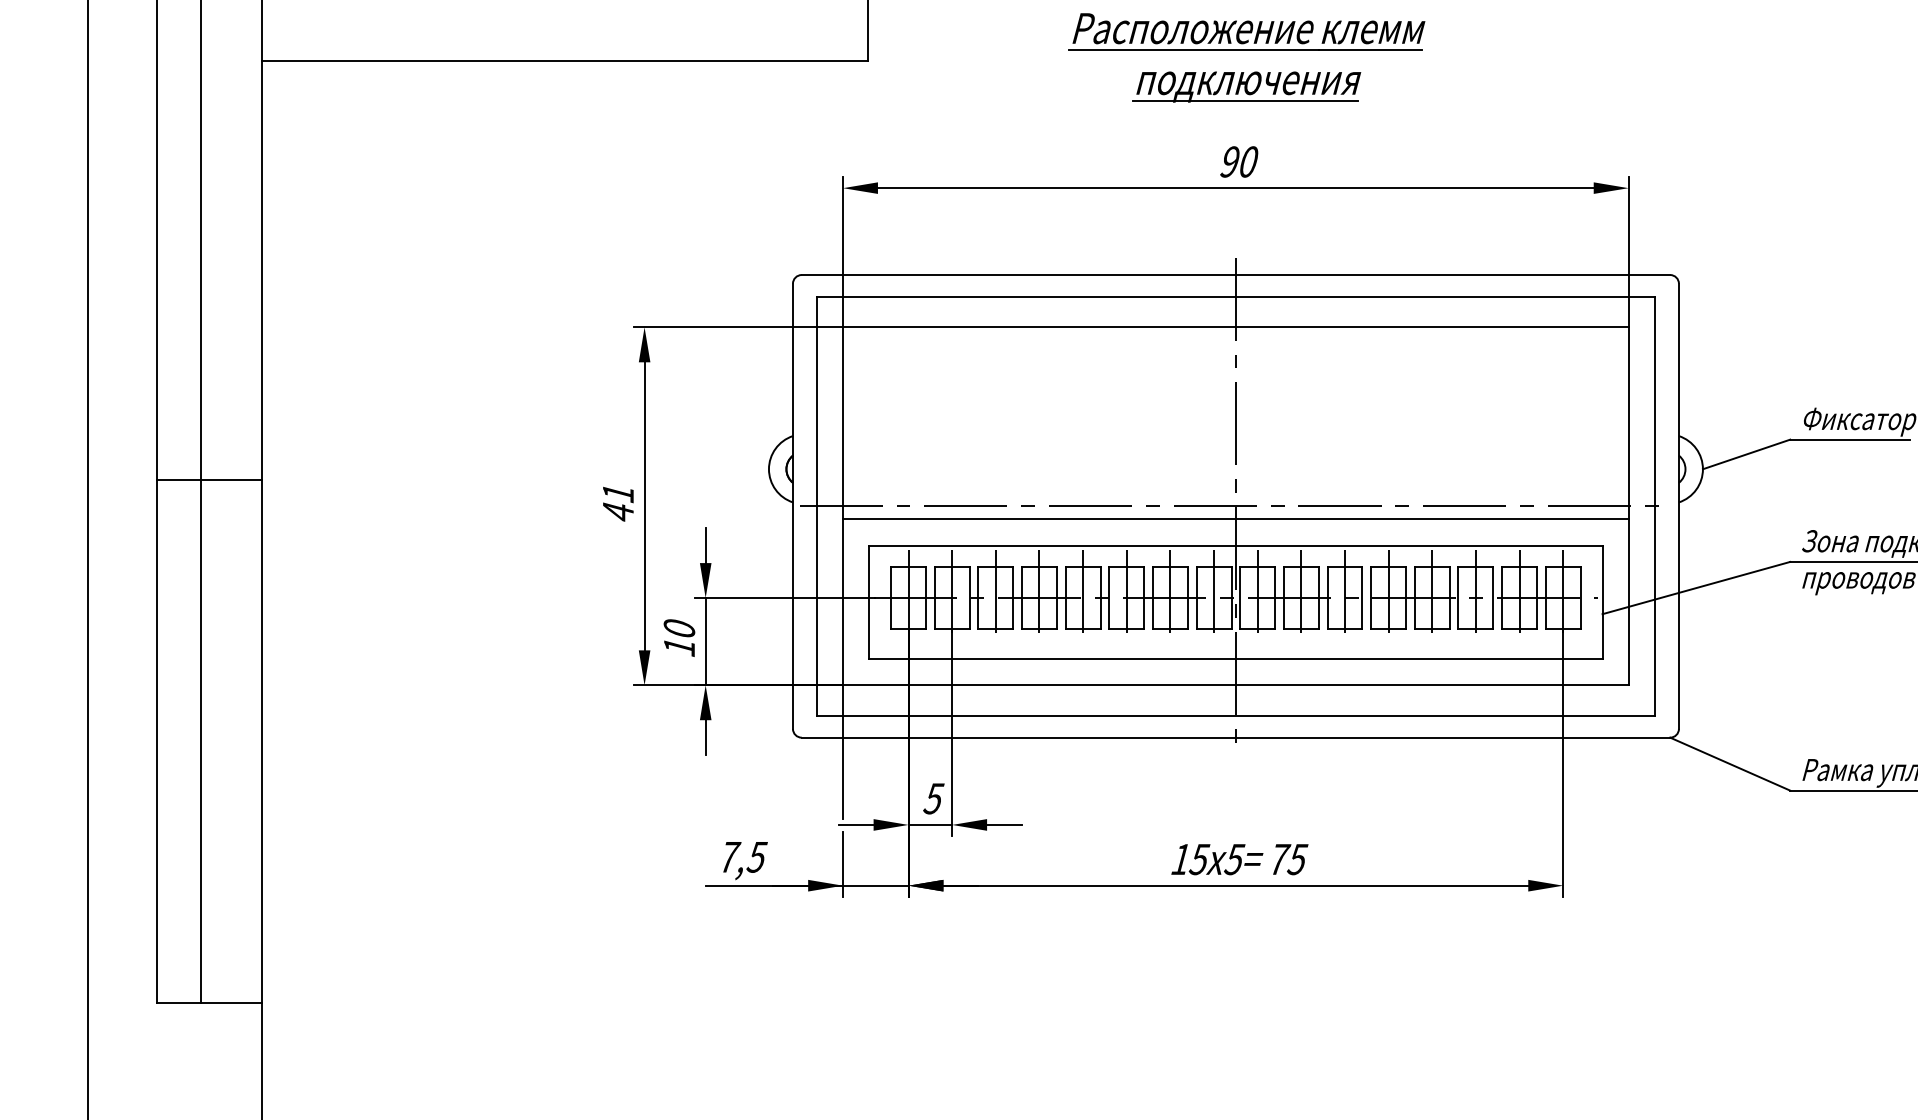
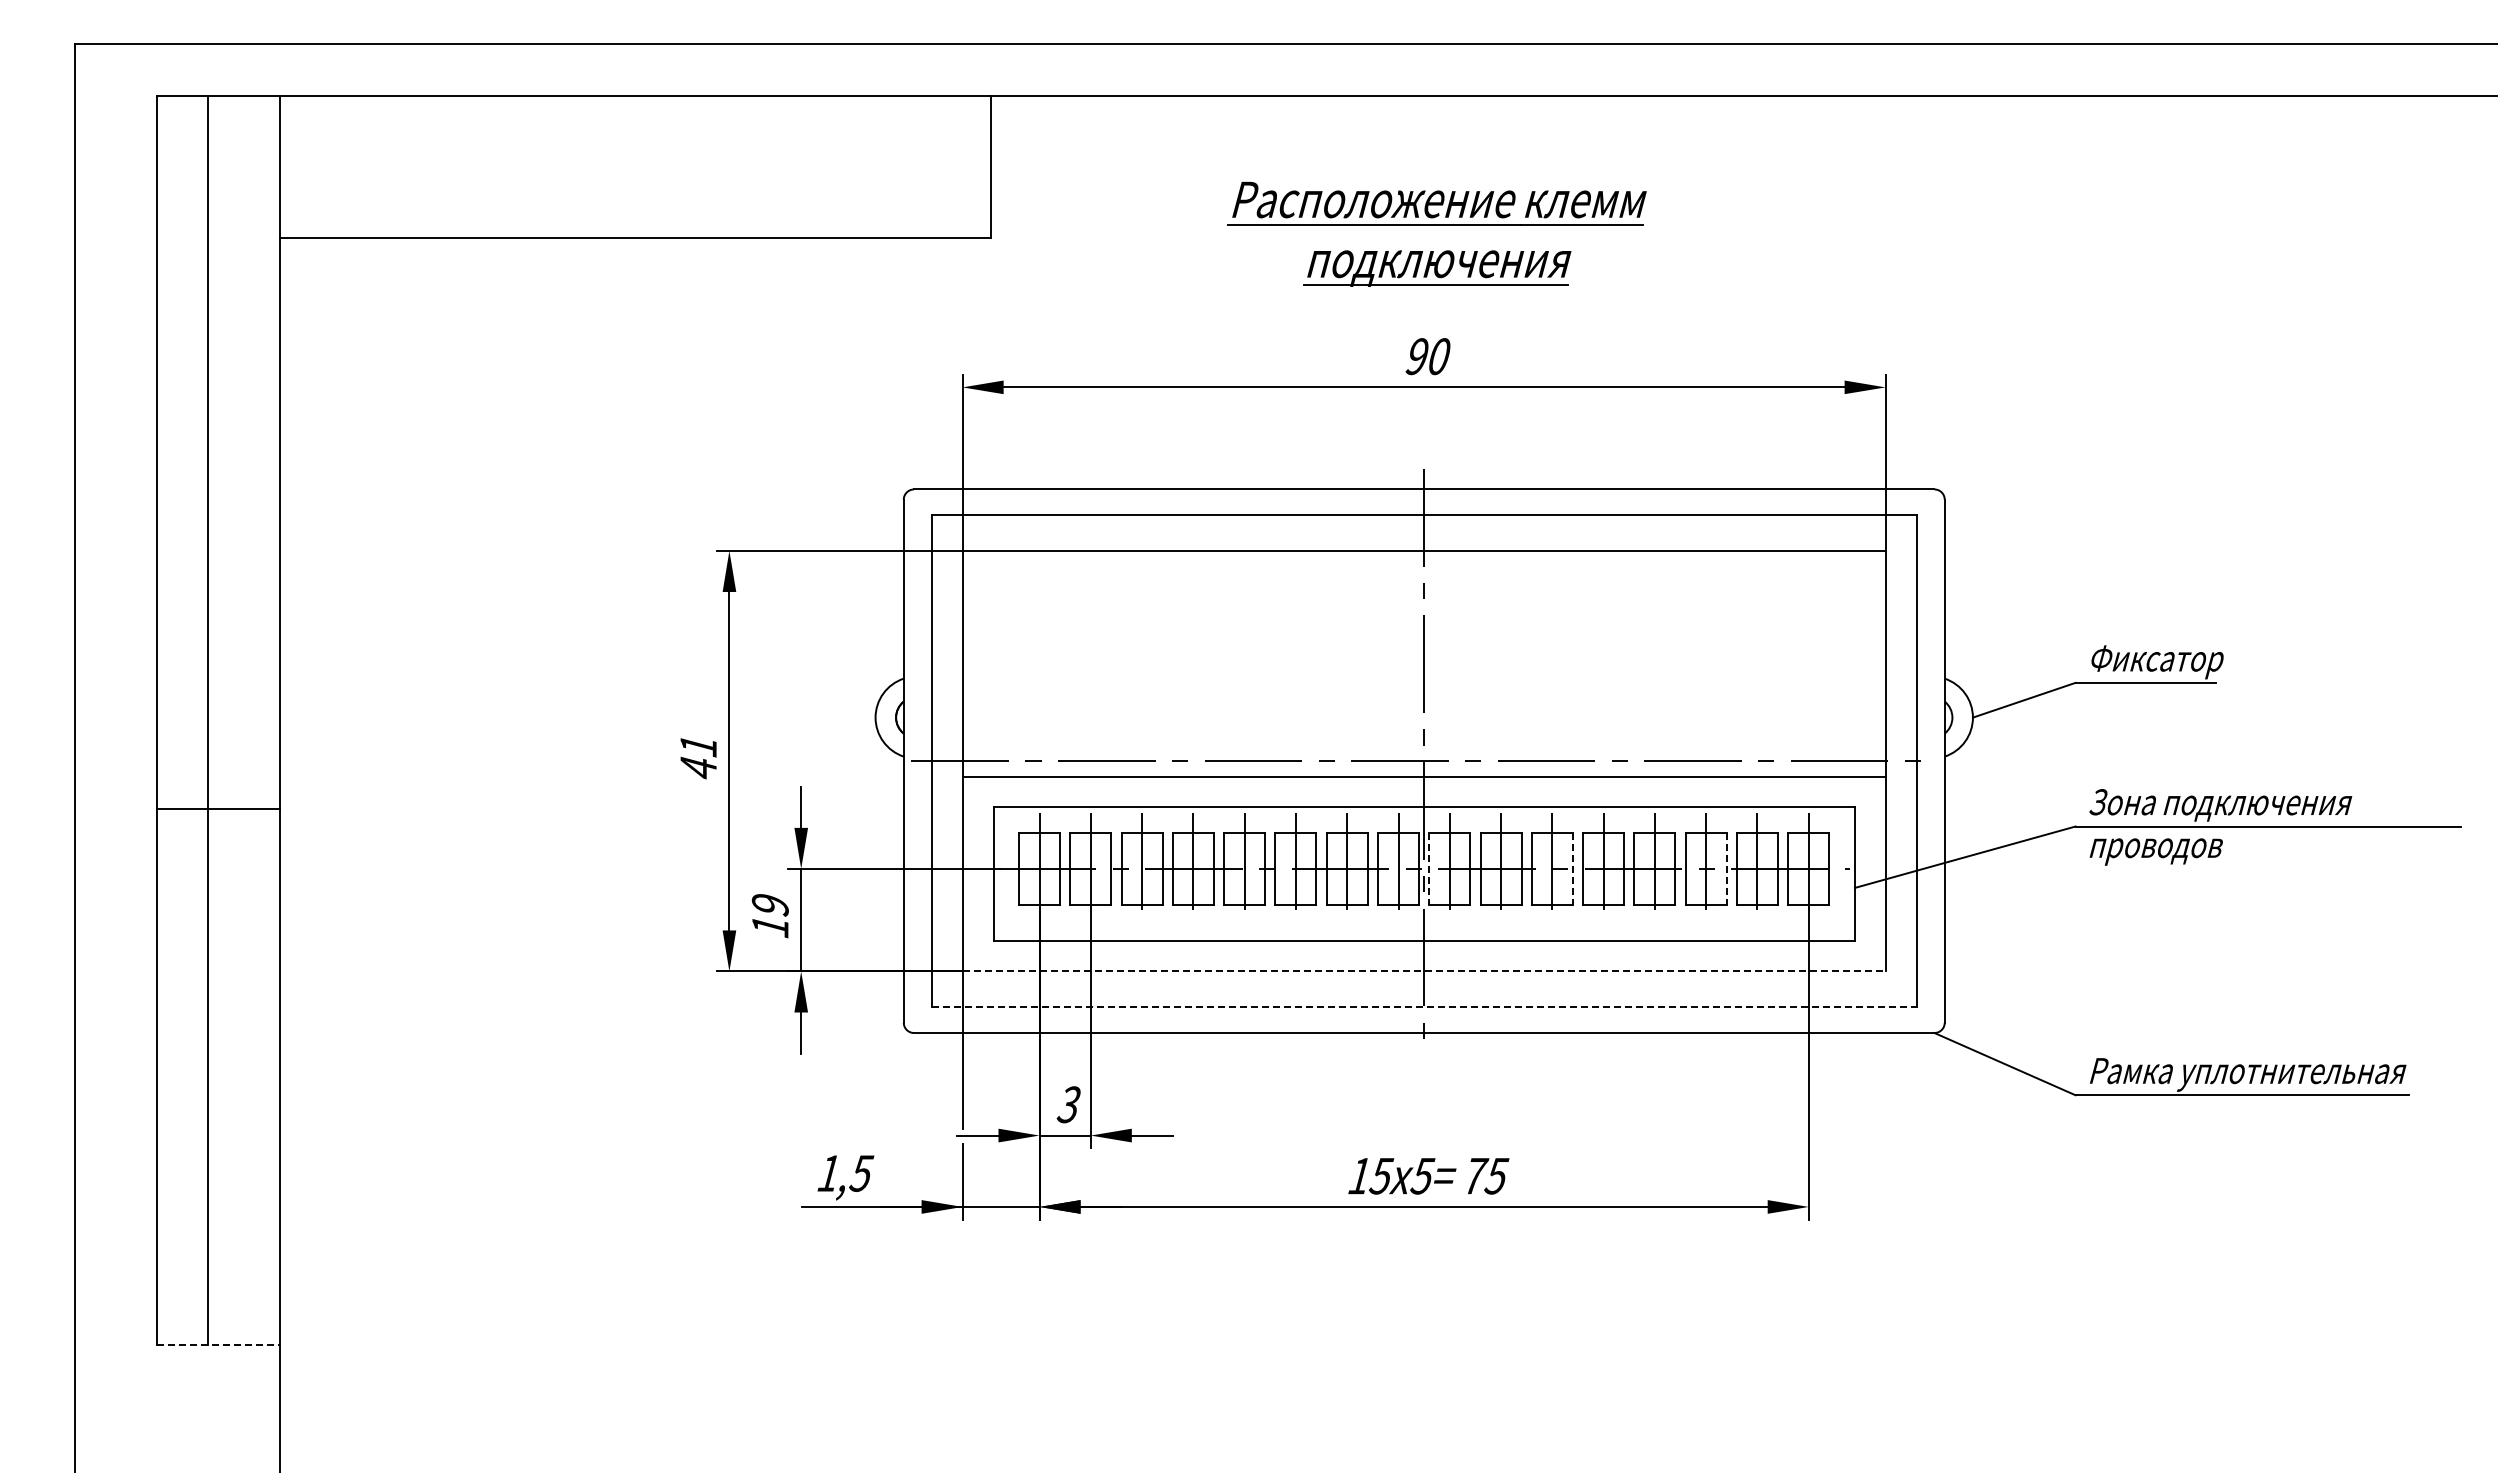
line: (209, 479) -> (218, 808), moved
line: (1240, 597) -> (1429, 868), solid -> dashed
line: (1362, 597) -> (1572, 868), solid -> dashed
line: (1493, 597) -> (1726, 868), solid -> dashed
text: (679, 628) -> (770, 904), 10 -> 19
line: (1236, 685) -> (1424, 971), solid -> dashed
line: (1236, 715) -> (1424, 1007), solid -> dashed
text: (934, 798) -> (1069, 1104), 5 -> 3
text: (730, 857) -> (830, 1173), 7,5 -> 1,5
line: (209, 1003) -> (218, 1345), solid -> dashed

